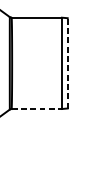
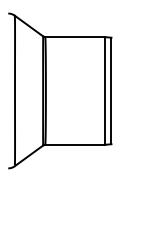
line: (67, 62) -> (111, 90), dashed -> solid
line: (36, 108) -> (74, 144), dashed -> solid

